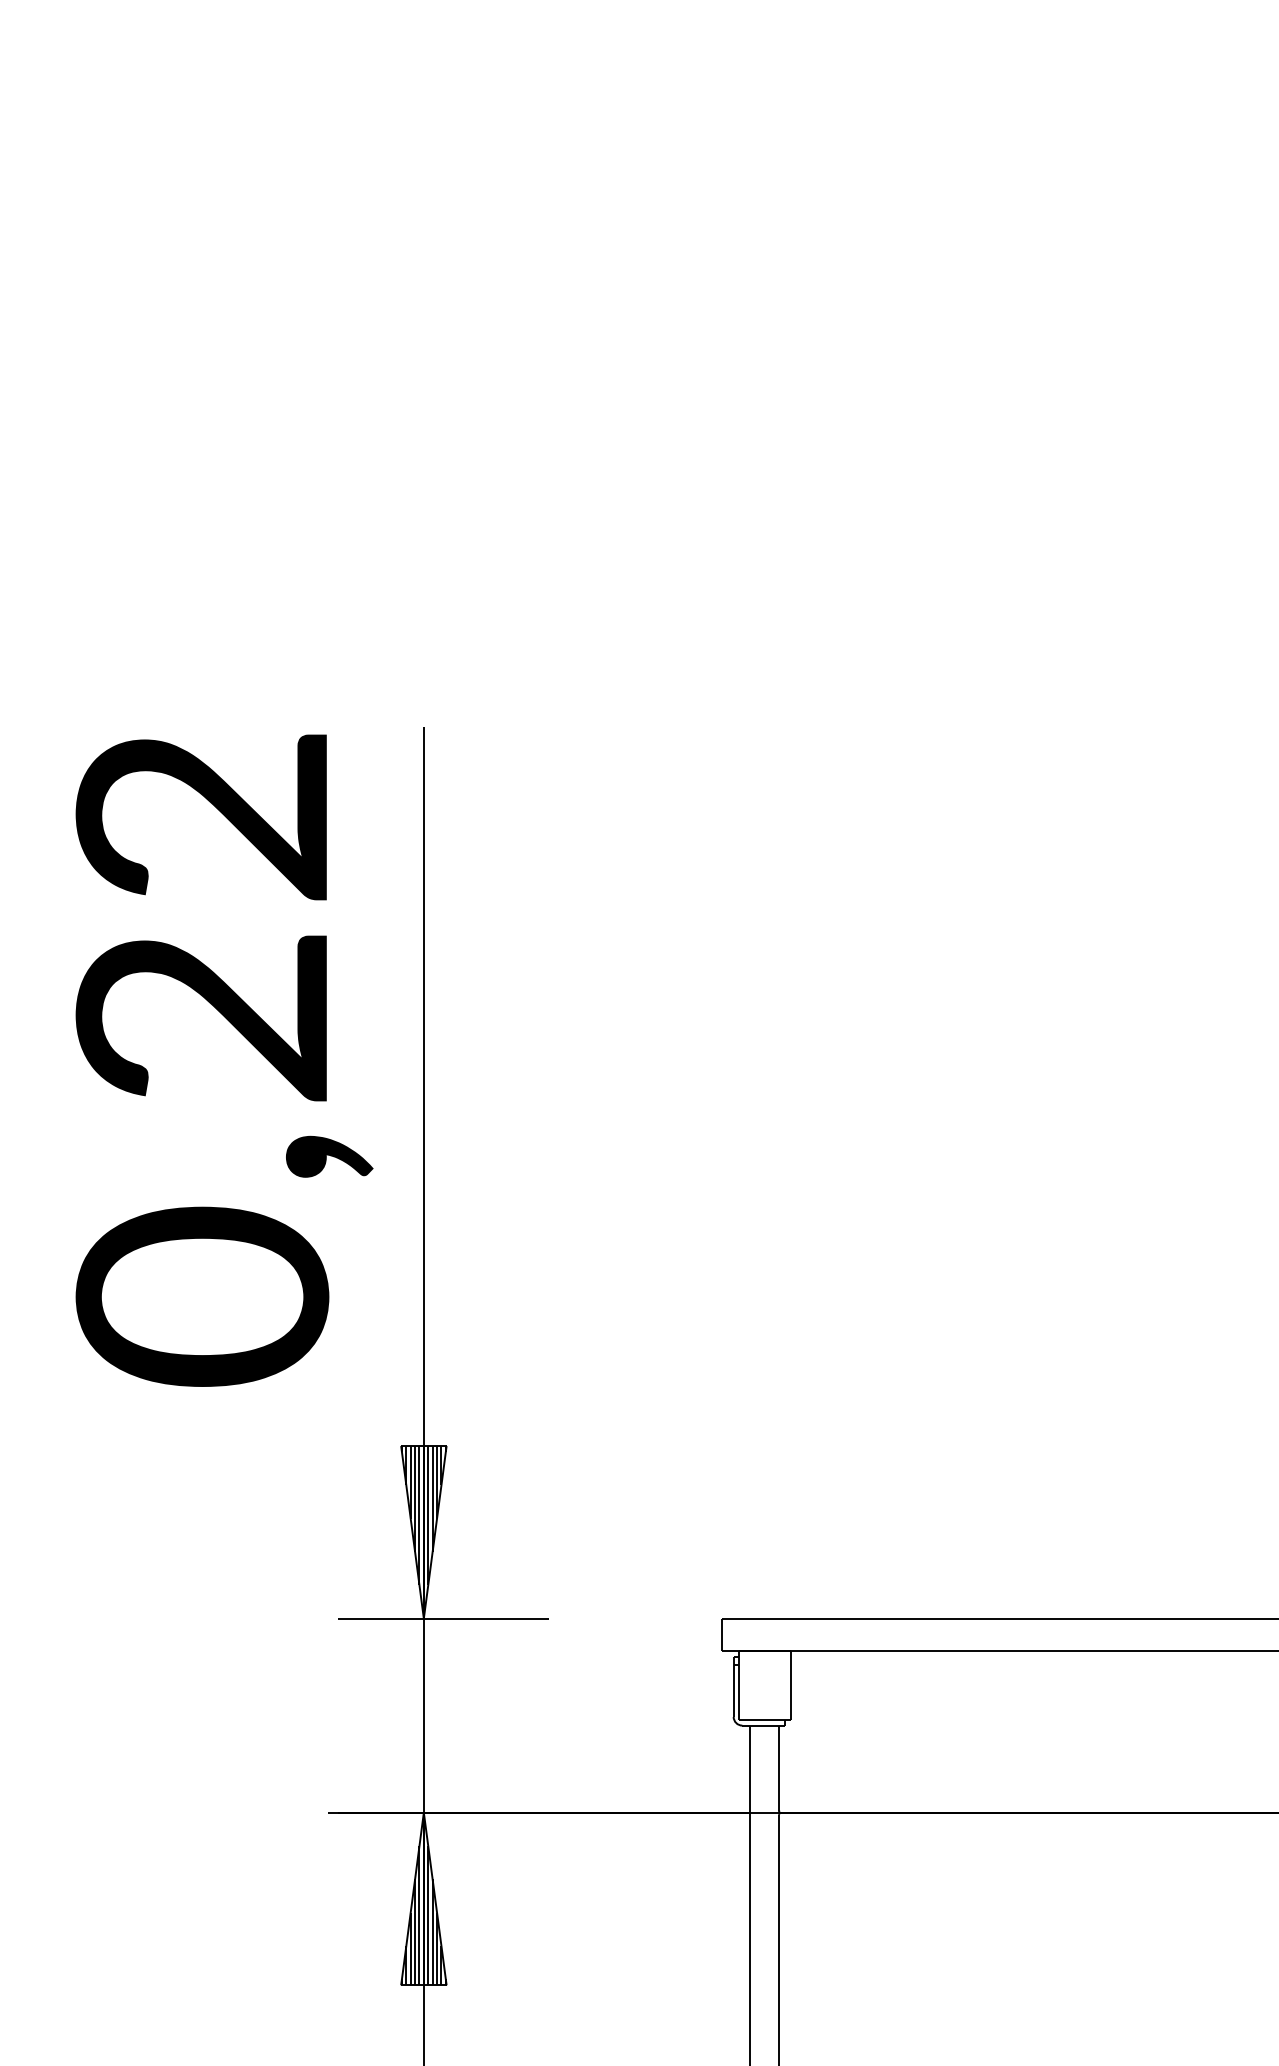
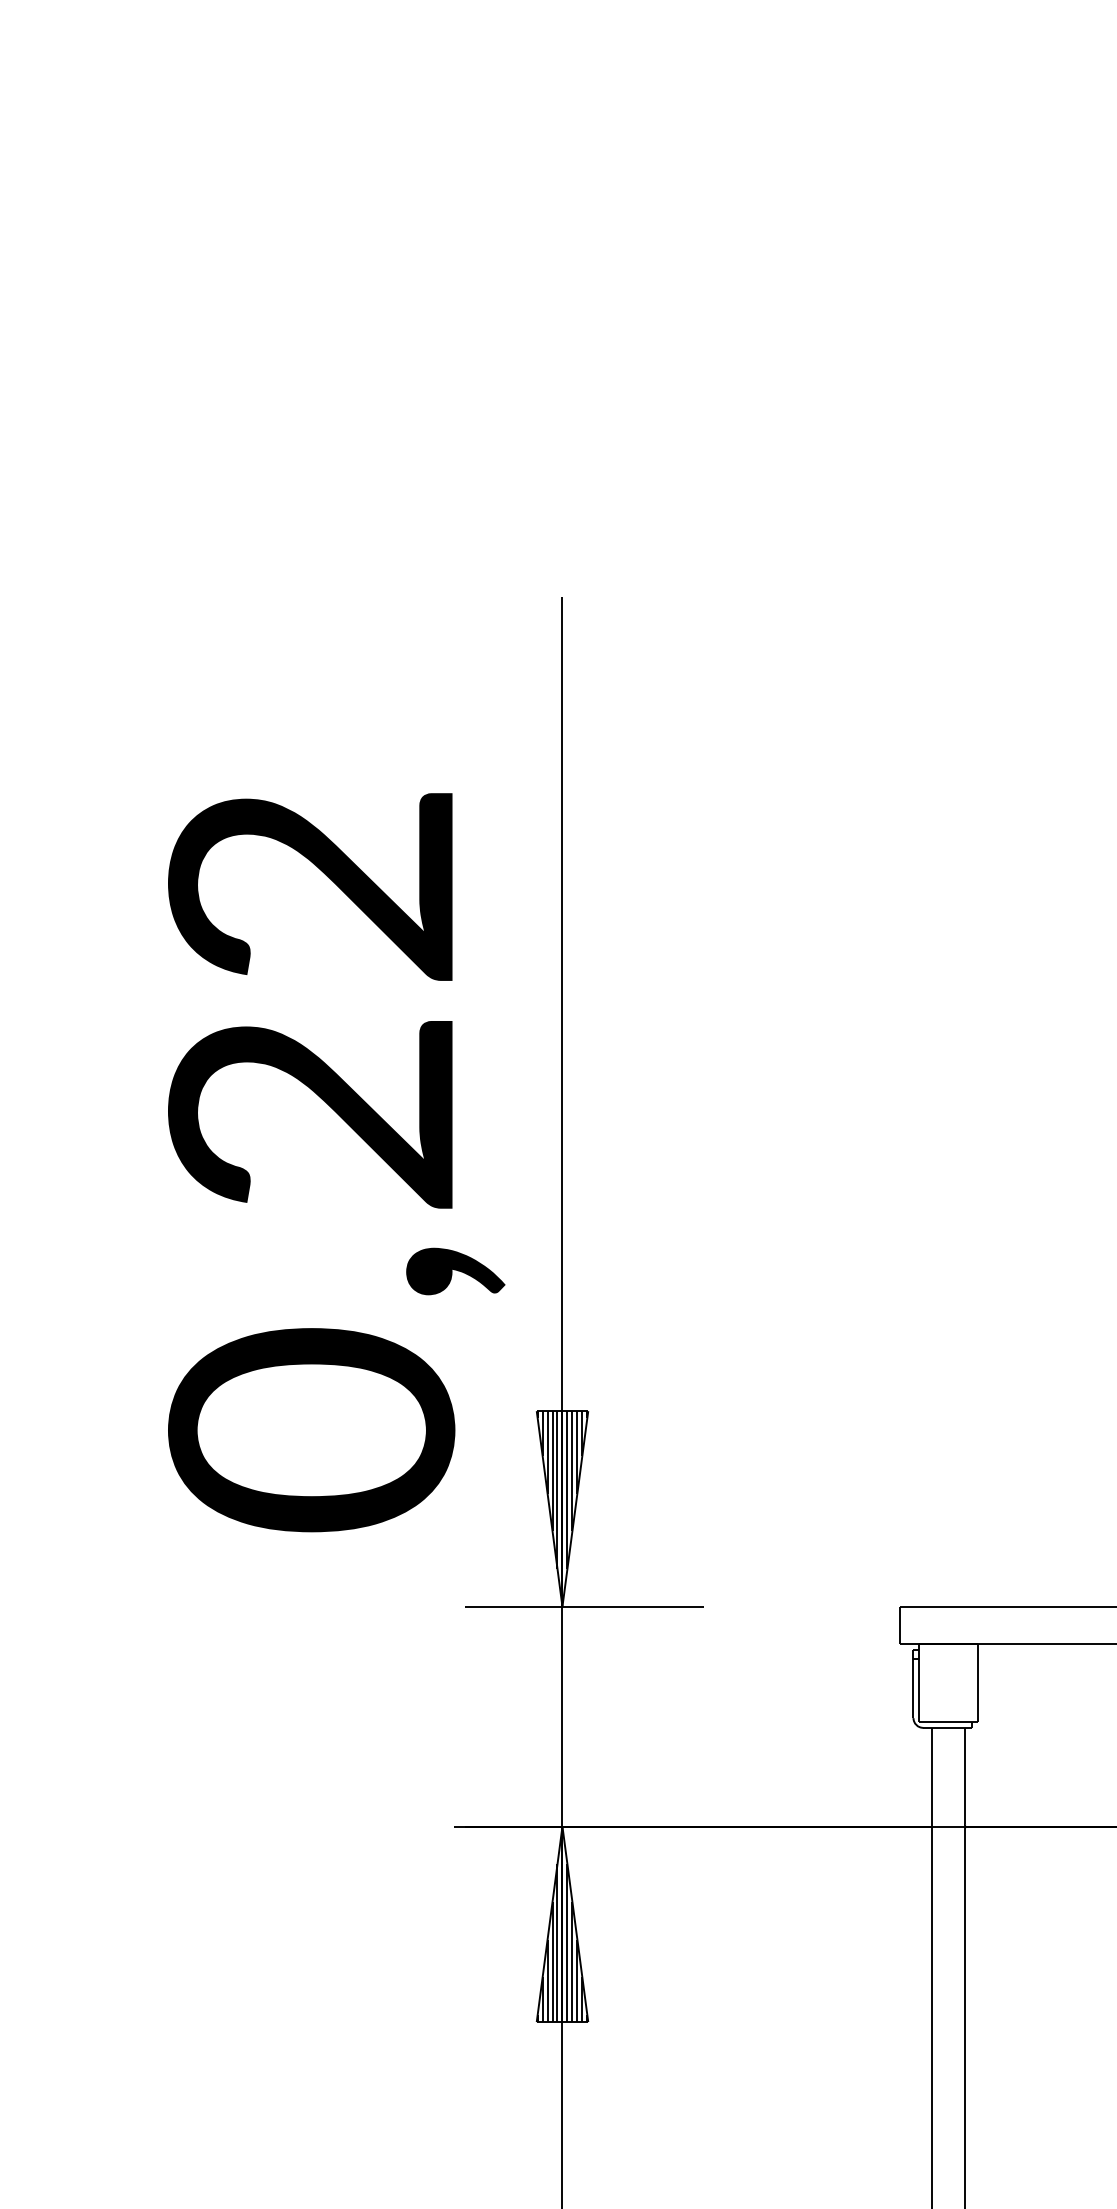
text: (224, 1060) -> (336, 1162), moved

